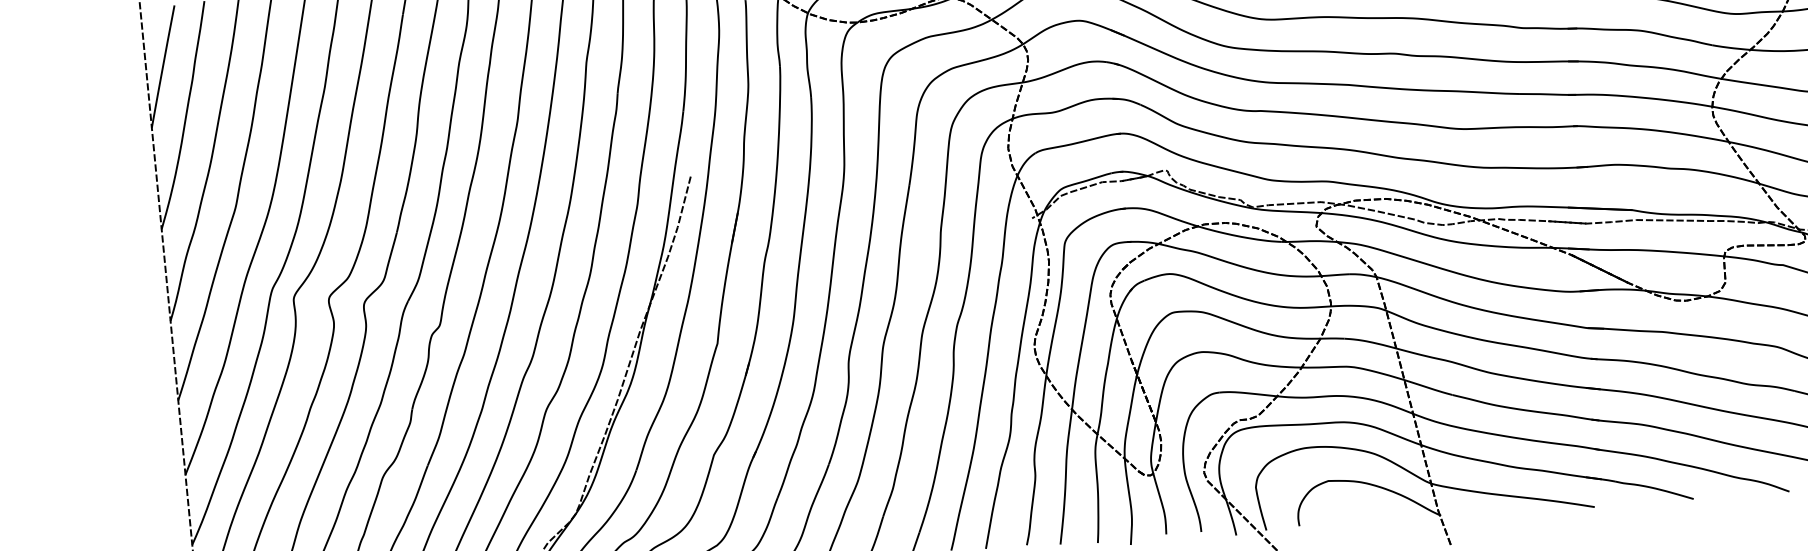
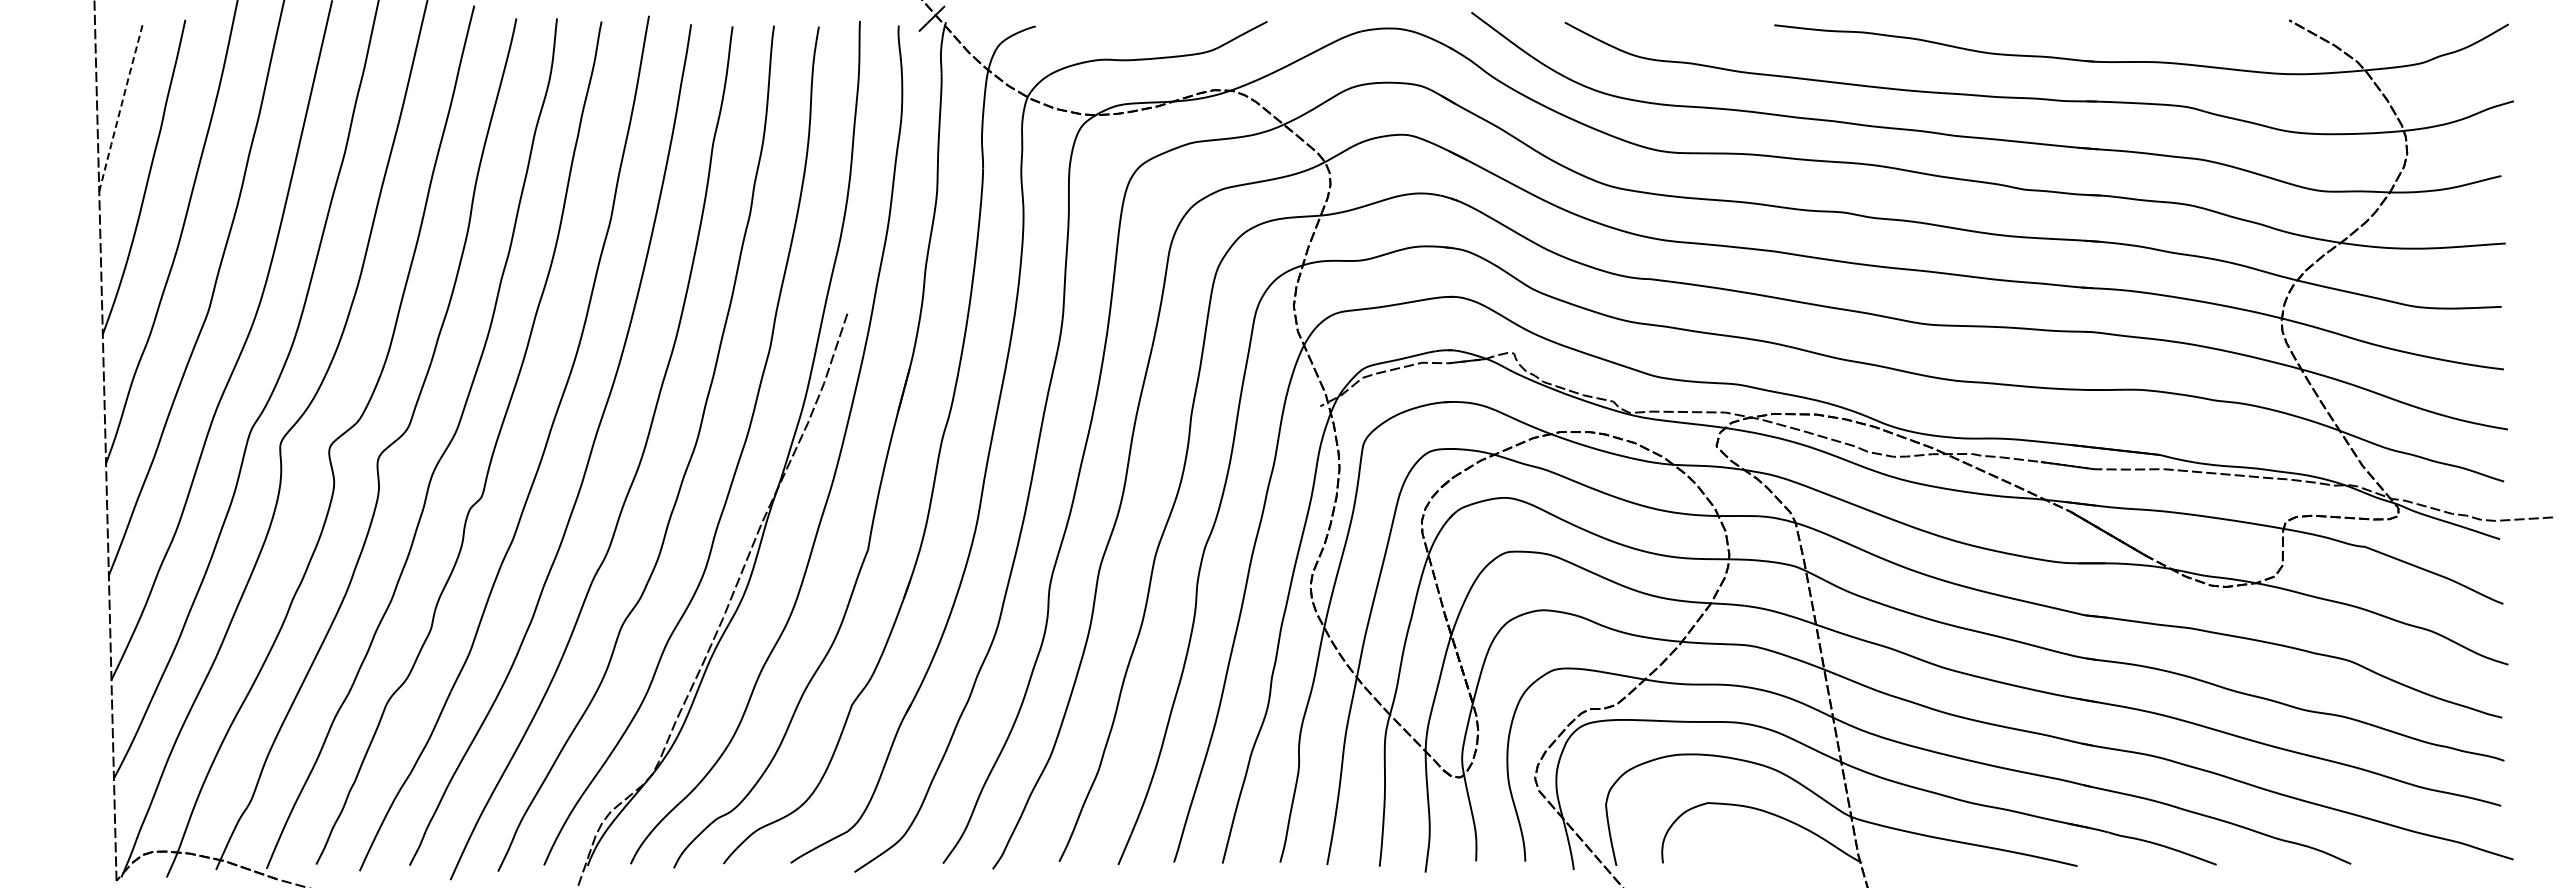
line: (163, 66) -> (121, 106), solid -> dashed

